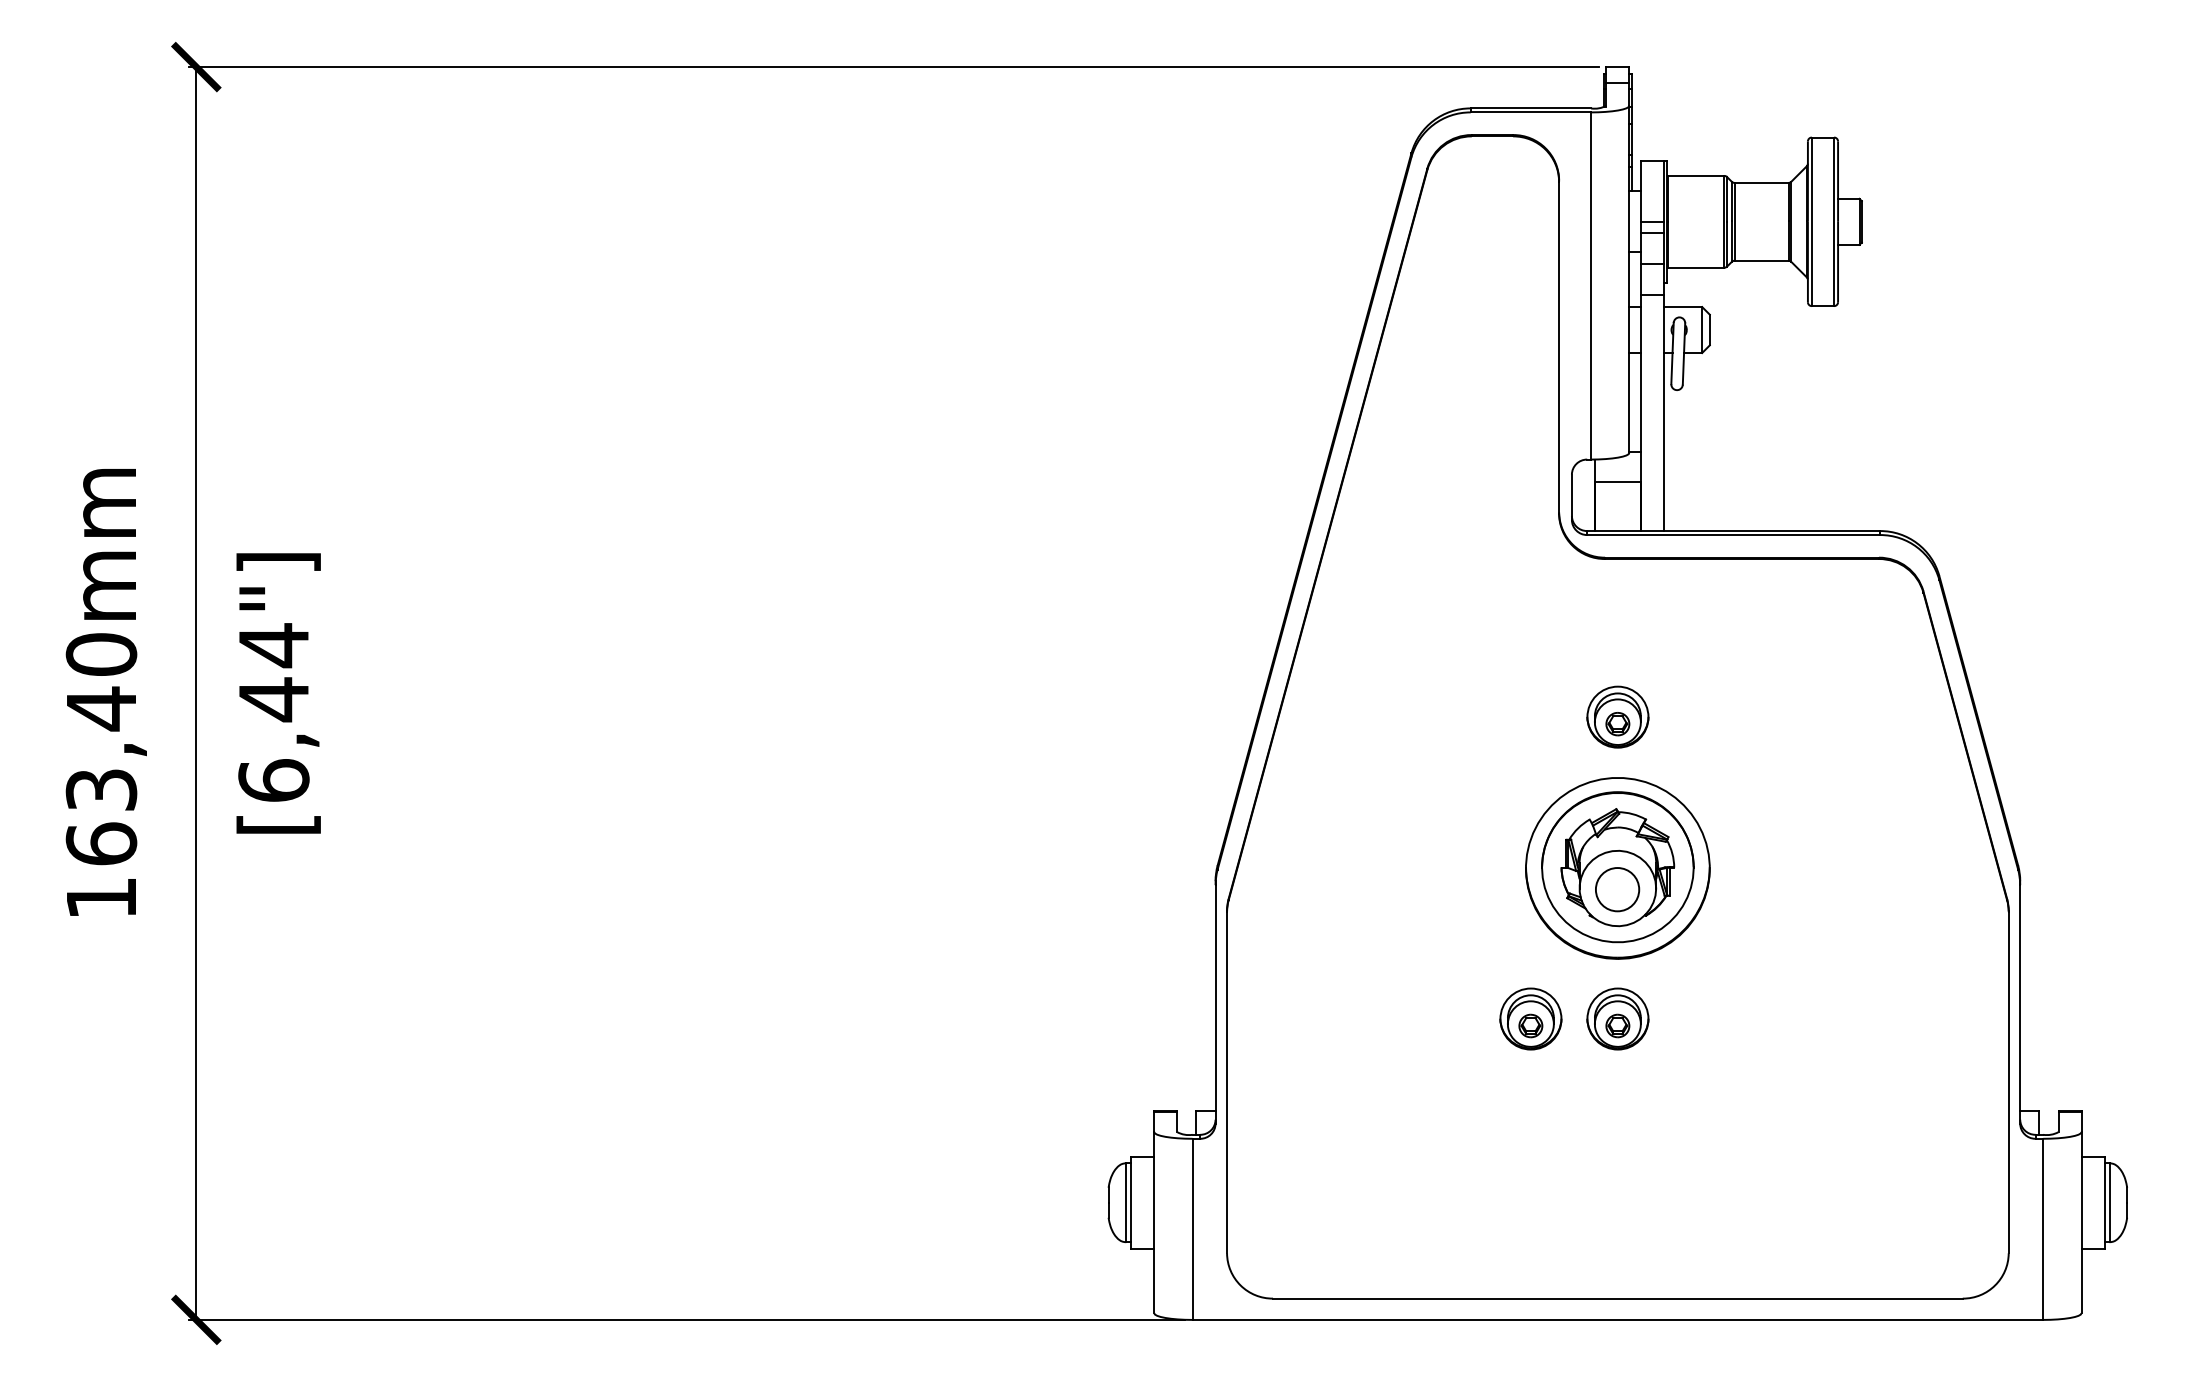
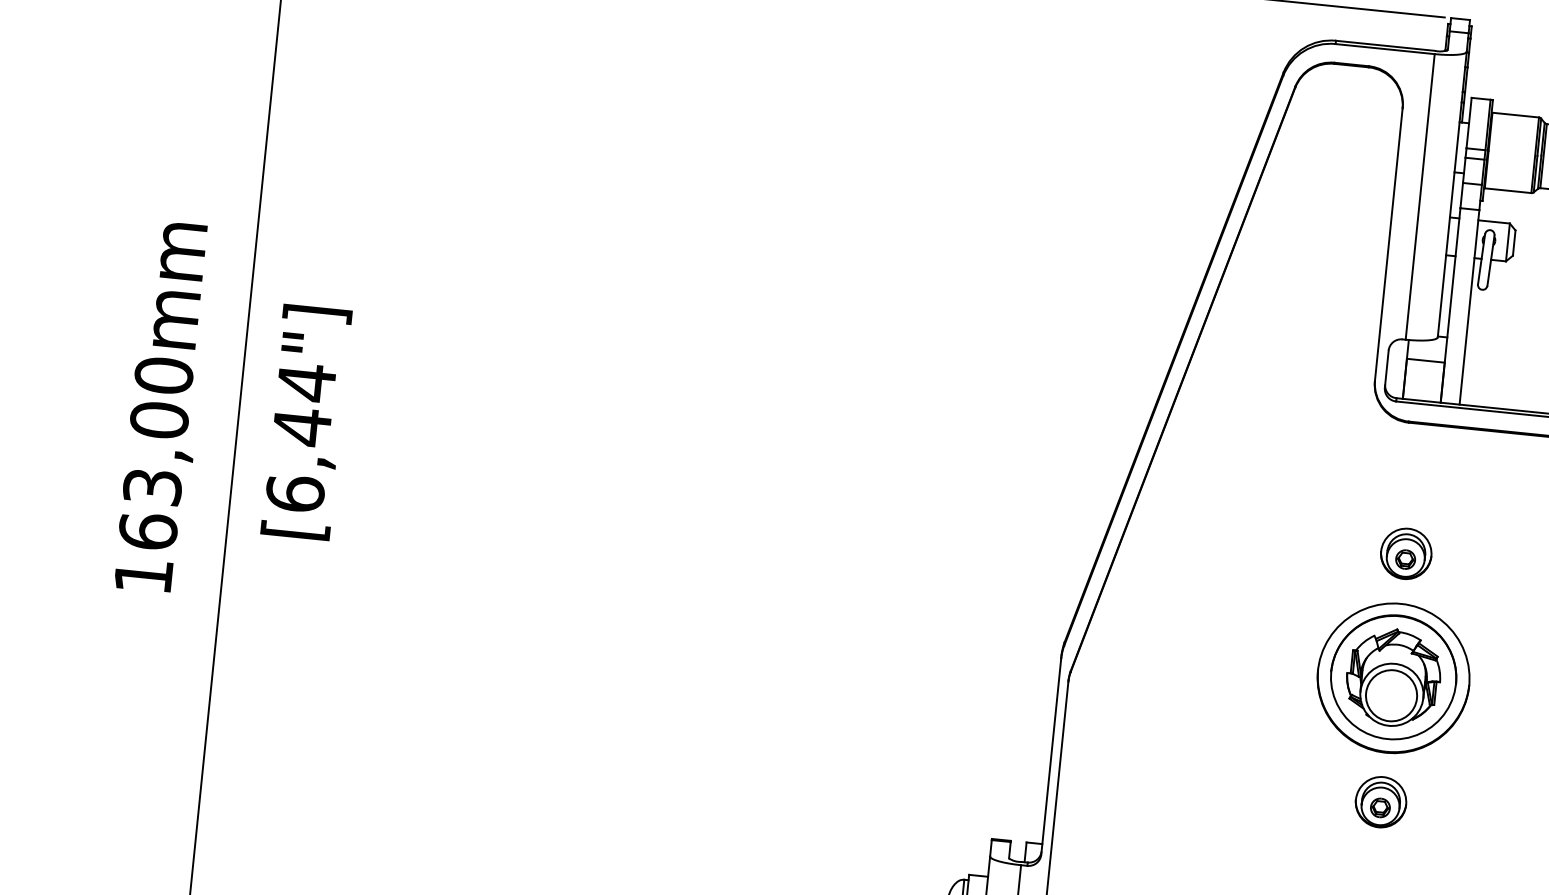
text: (101, 708) -> (159, 420), 163,40mm -> 163,00mm
circle: (1617, 889) -> (1391, 695), size x1.43
part: (1530, 1018) -> (1309, 794), removed

